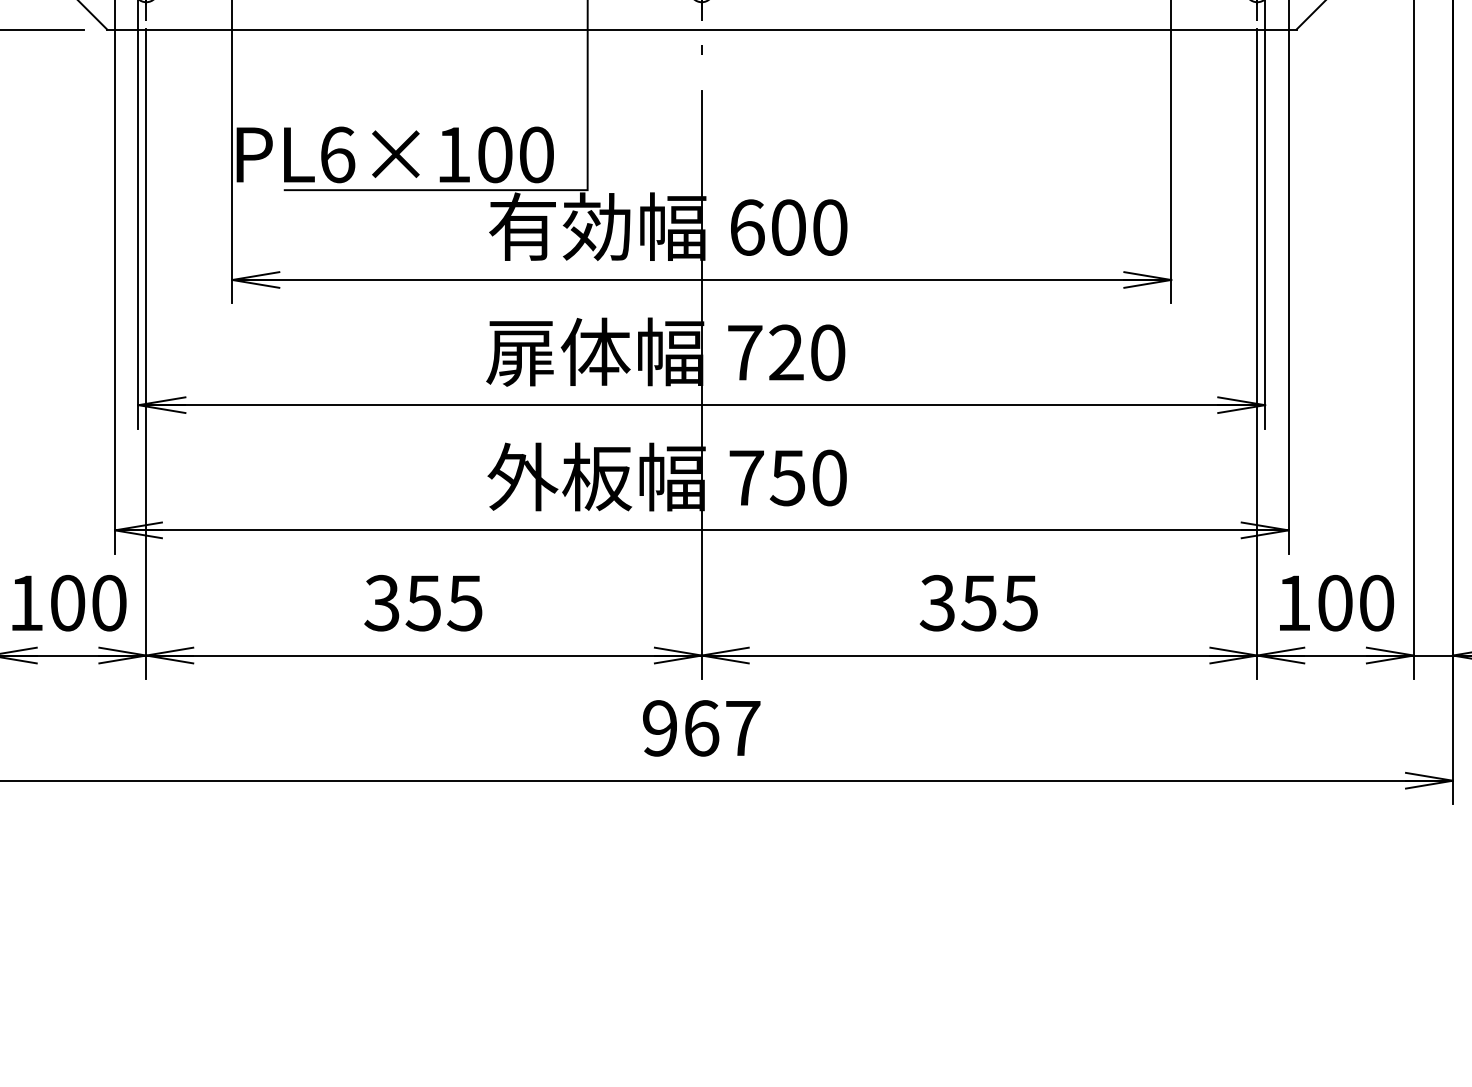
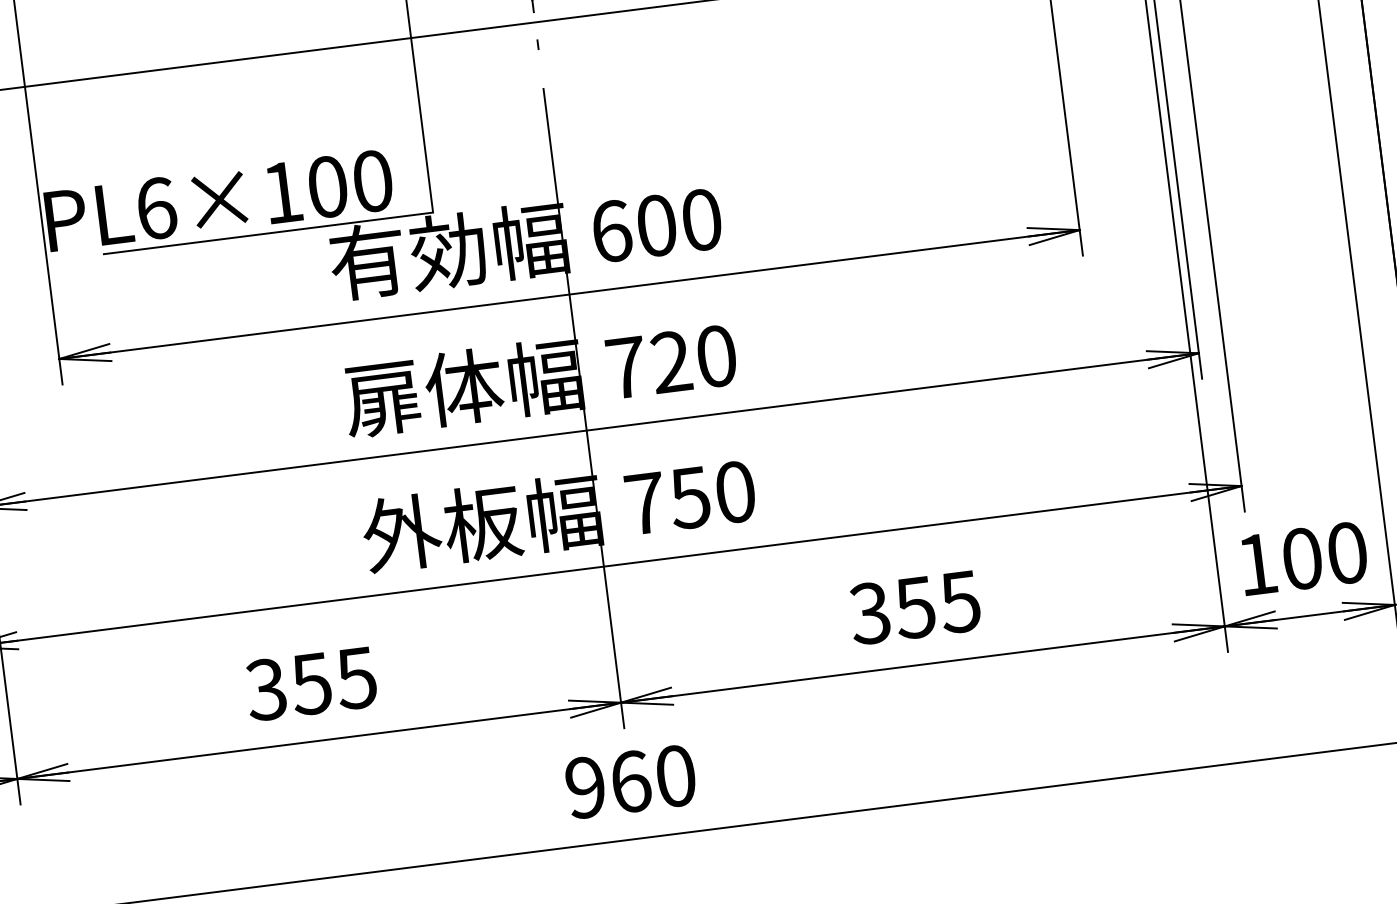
text: (743, 728) -> (676, 776), 967 -> 960

